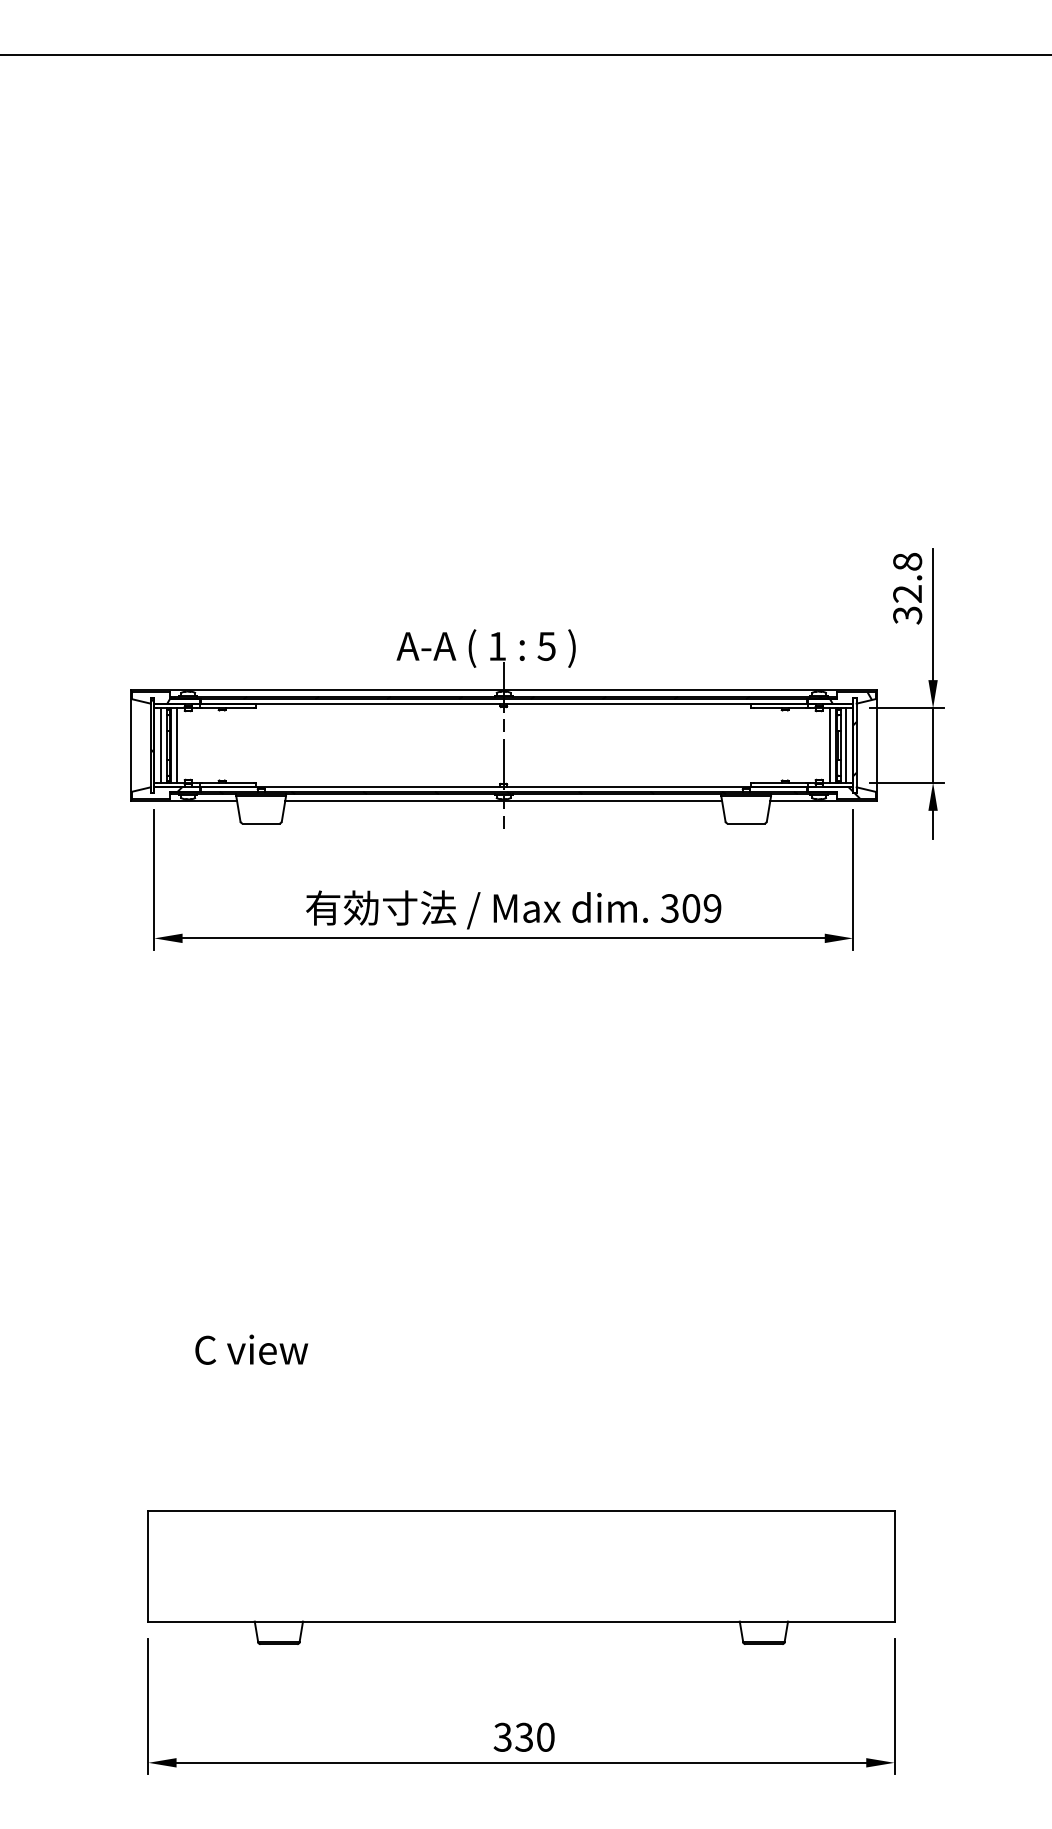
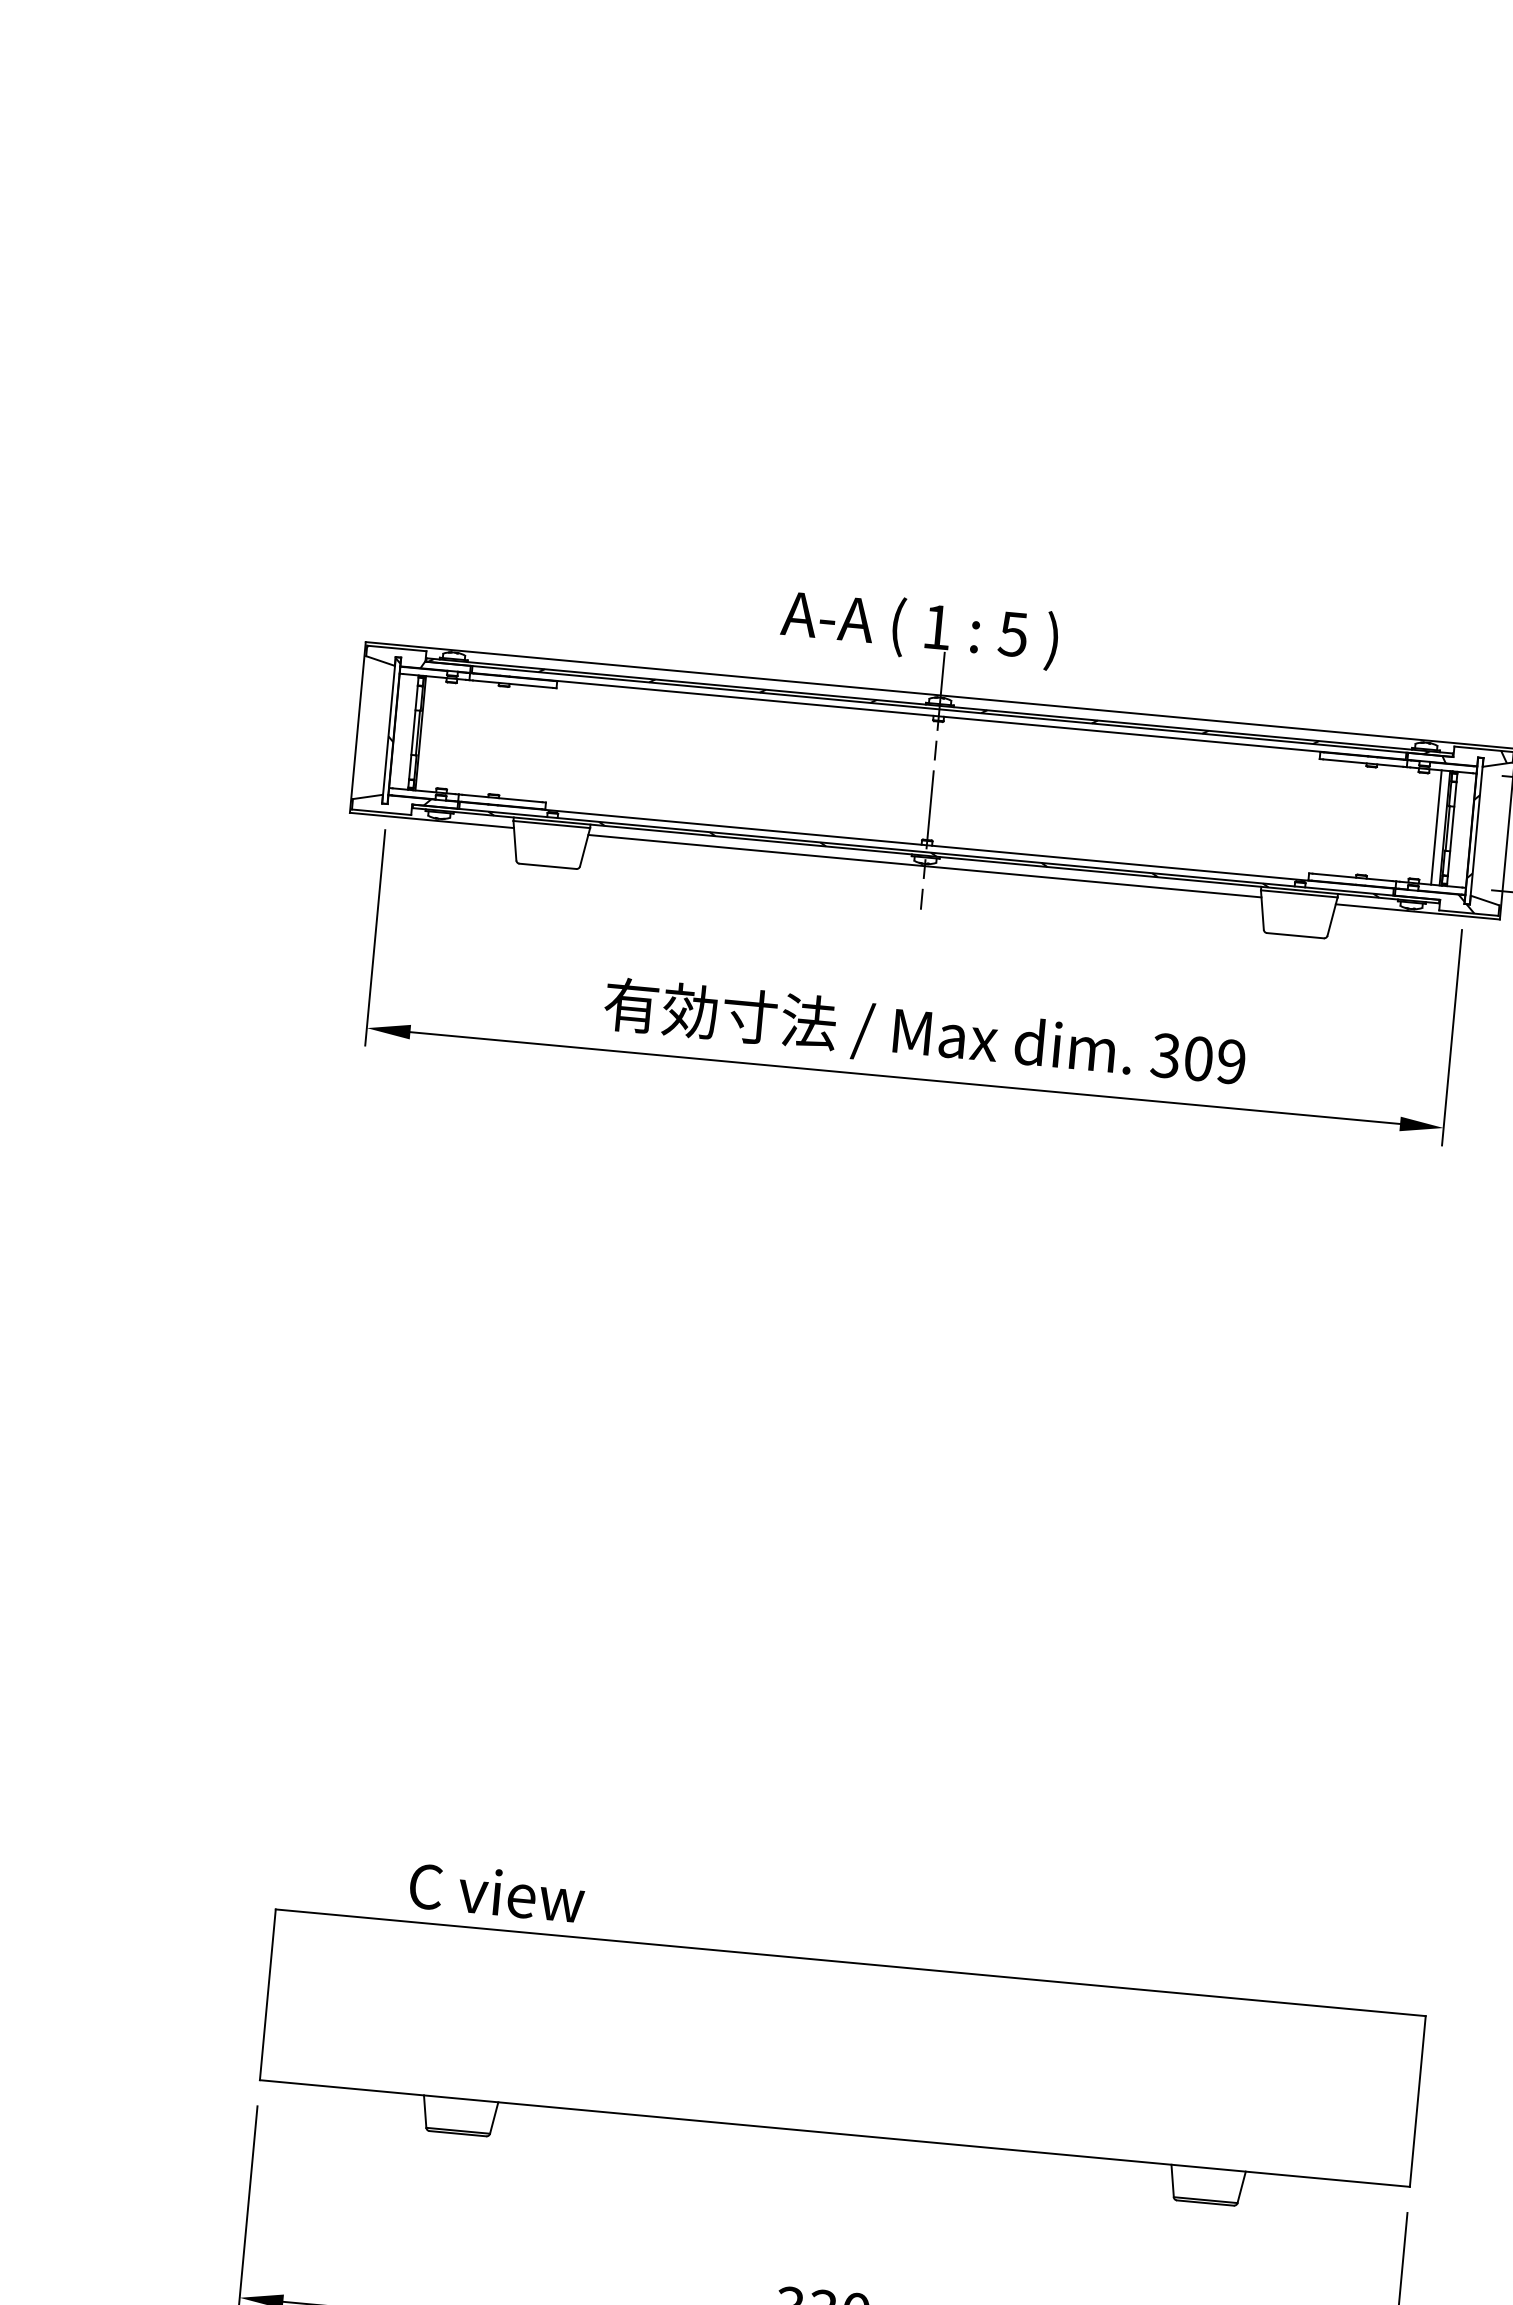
line: (161, 745) -> (405, 731), removed
line: (176, 745) -> (428, 734), removed
line: (846, 745) -> (1461, 829), removed
text: (251, 1349) -> (496, 1892), moved

